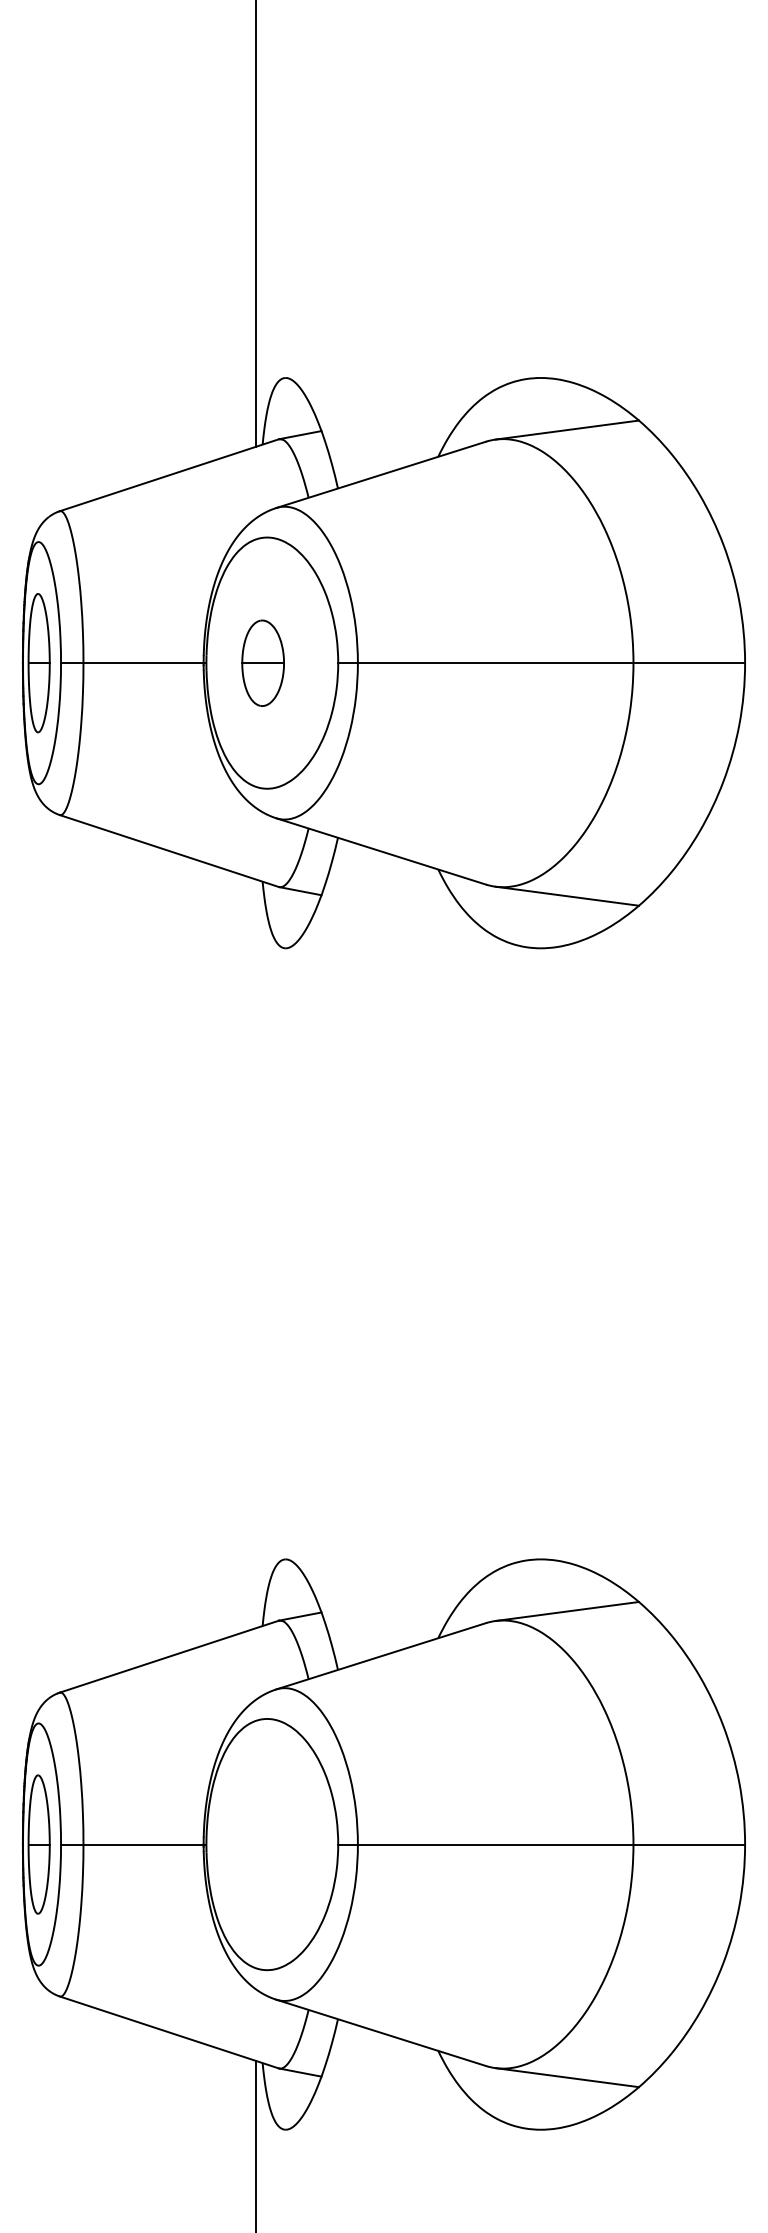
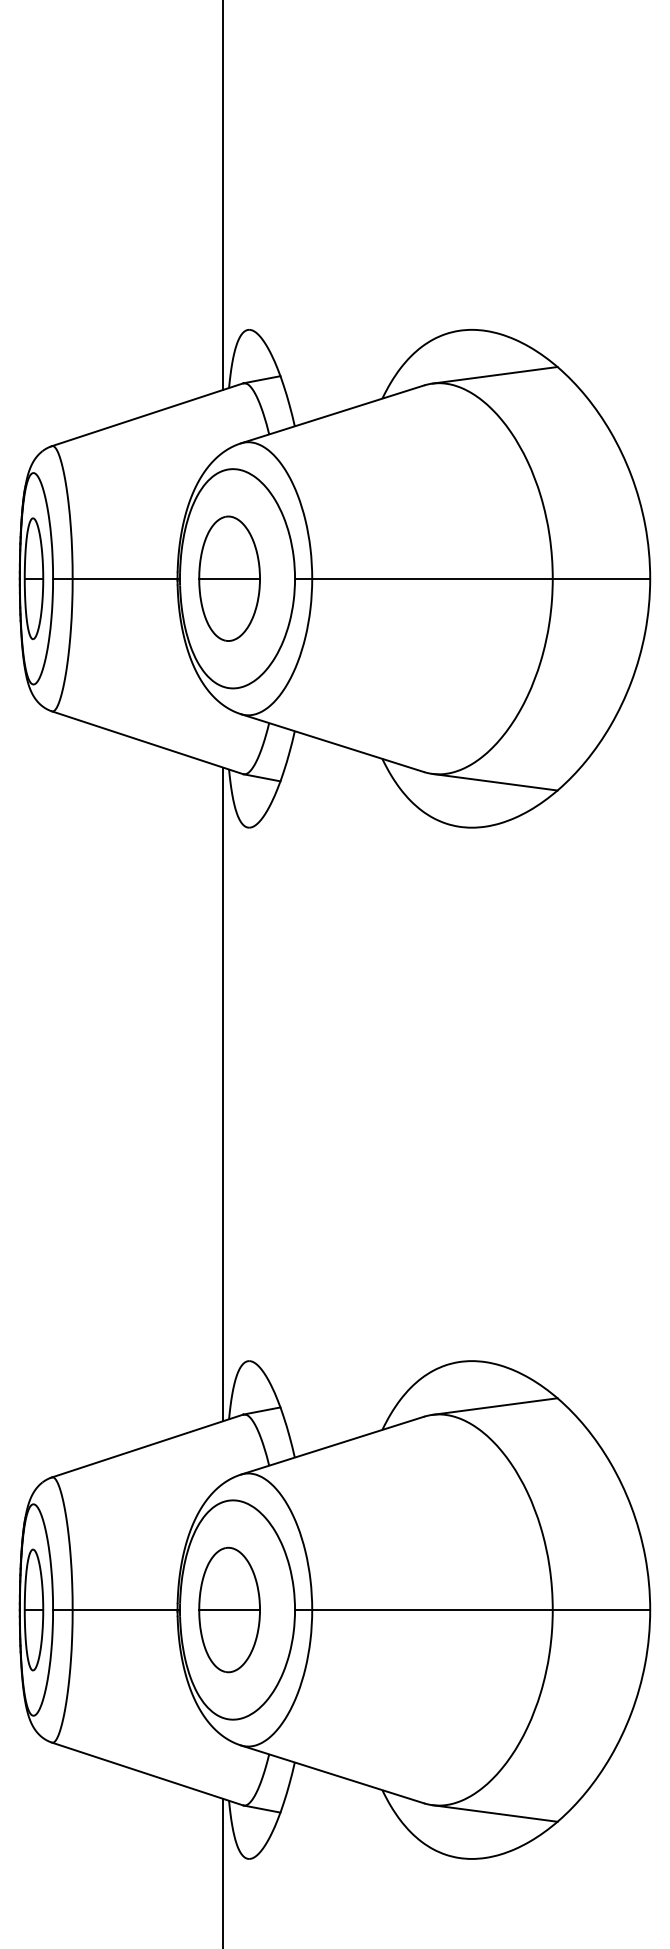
part: (262, 663) -> (228, 579), size x1.67
line: (256, 1253) -> (223, 1094), added
part: (262, 1844) -> (228, 1609), added

